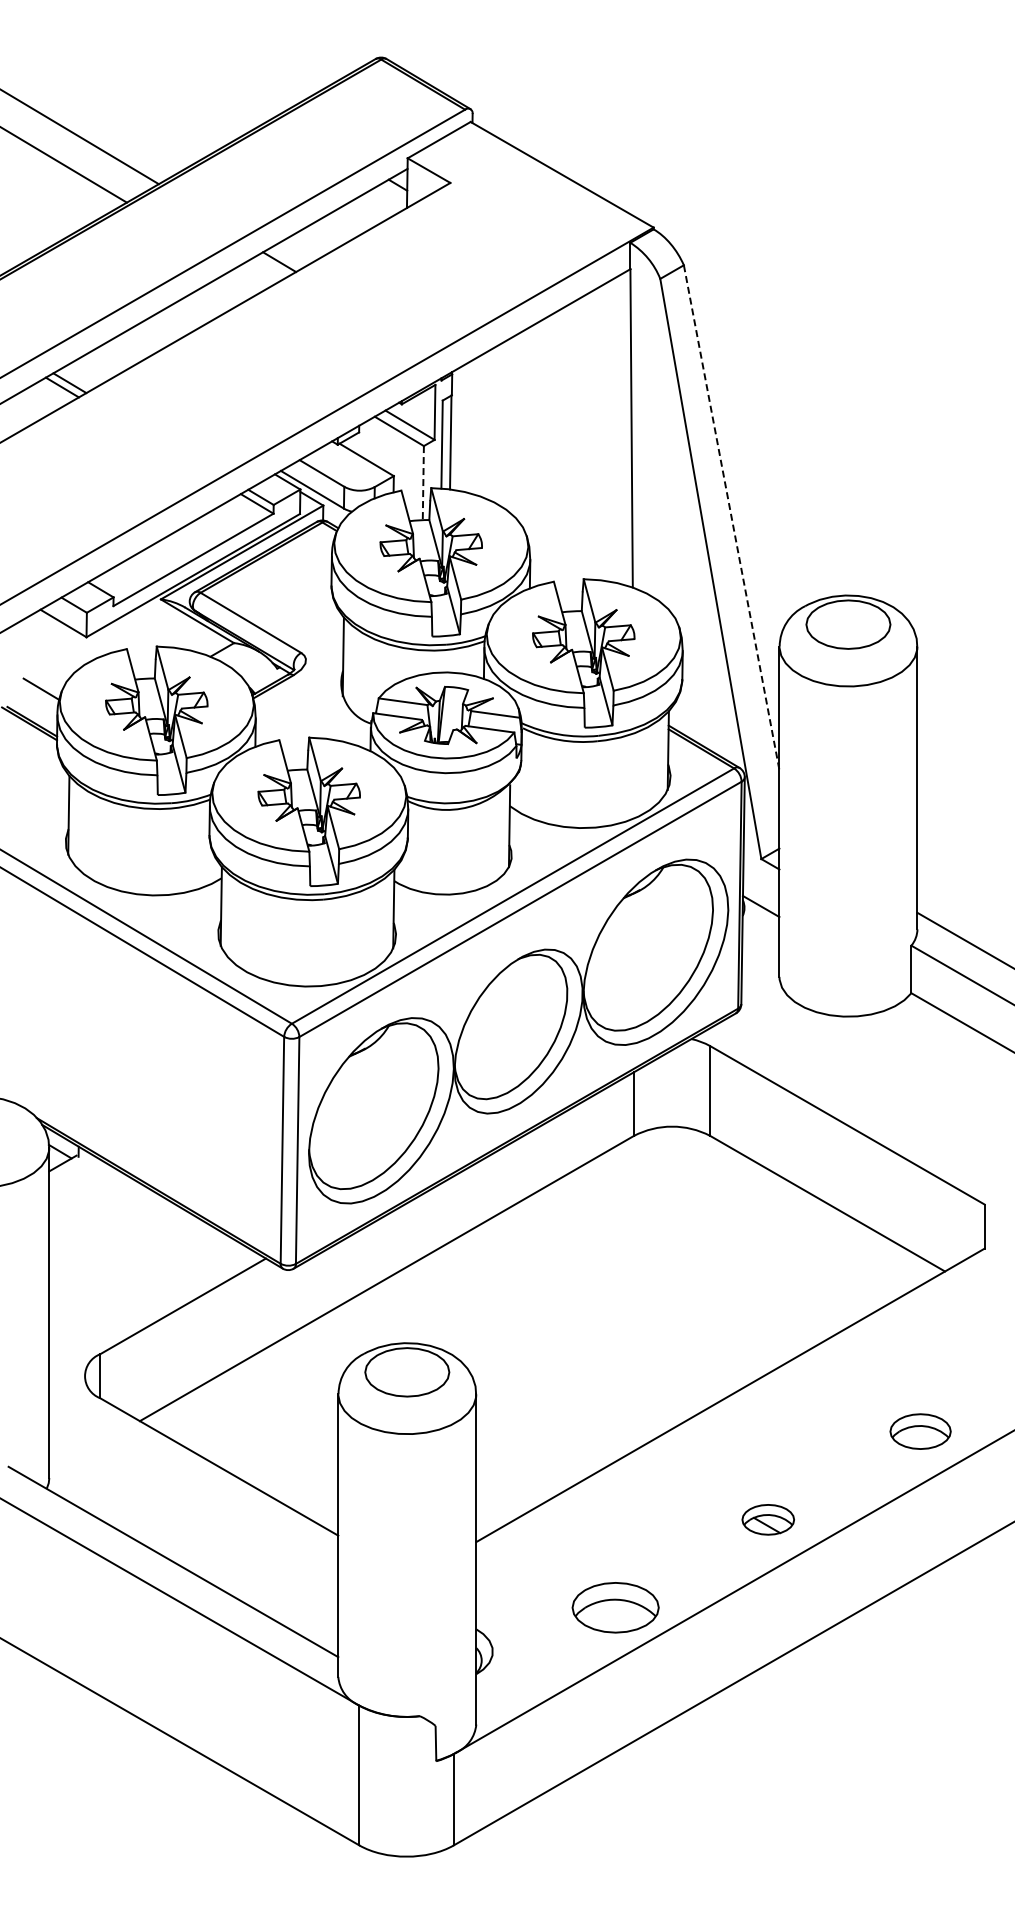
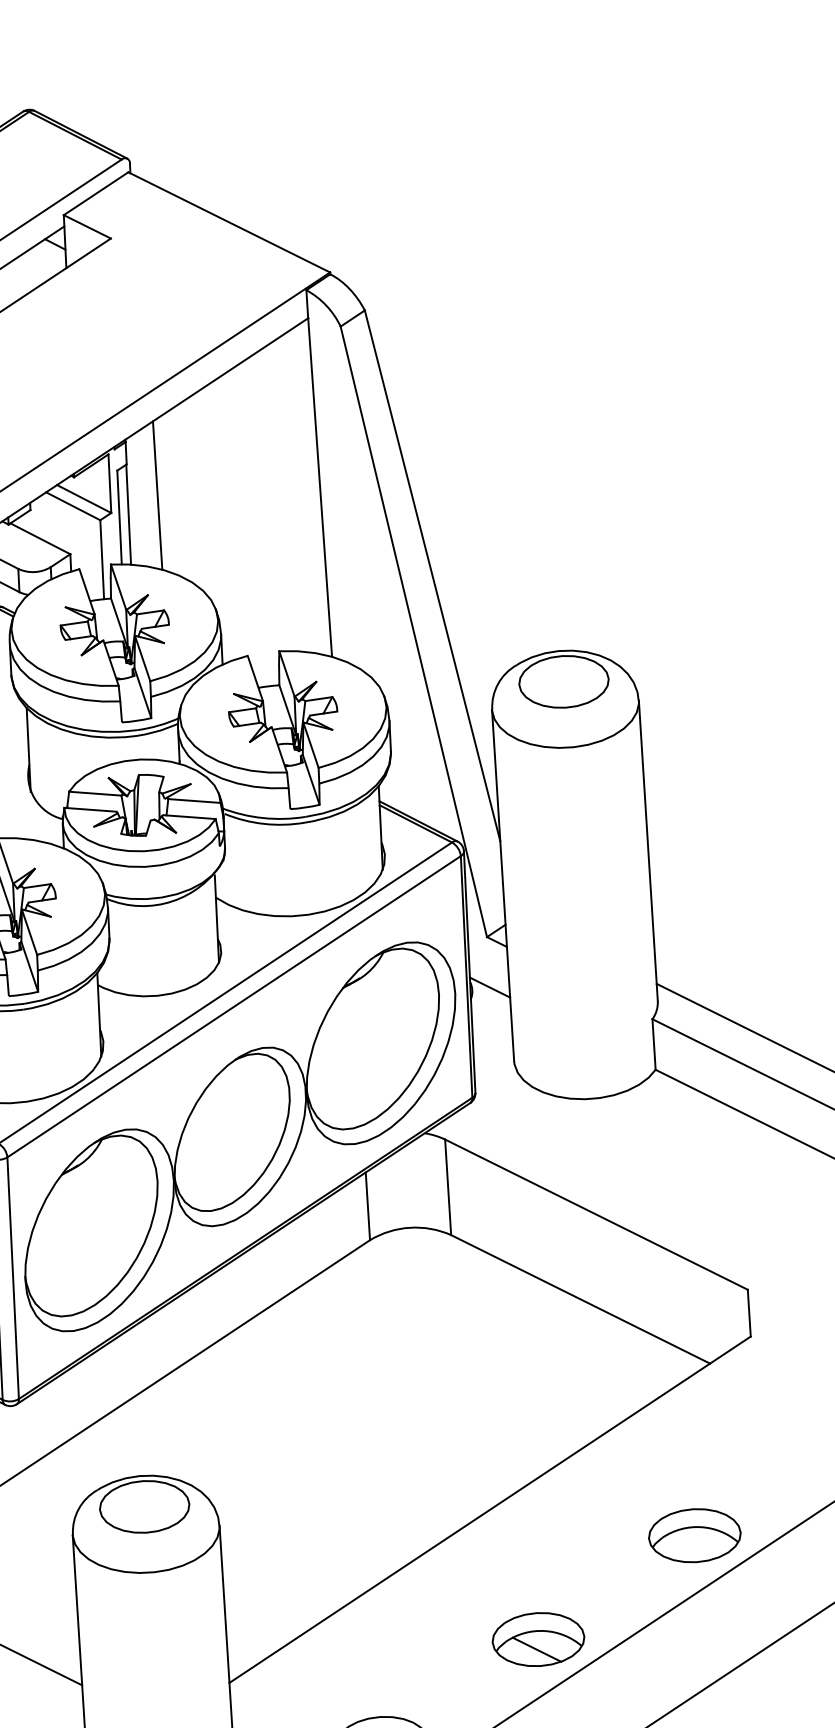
line: (479, 426) -> (158, 495), added
line: (423, 483) -> (102, 560), dashed -> solid
line: (731, 517) -> (432, 575), dashed -> solid
part: (920, 1431) -> (694, 1535), size x1.43
part: (768, 1519) -> (538, 1639), size x1.67

